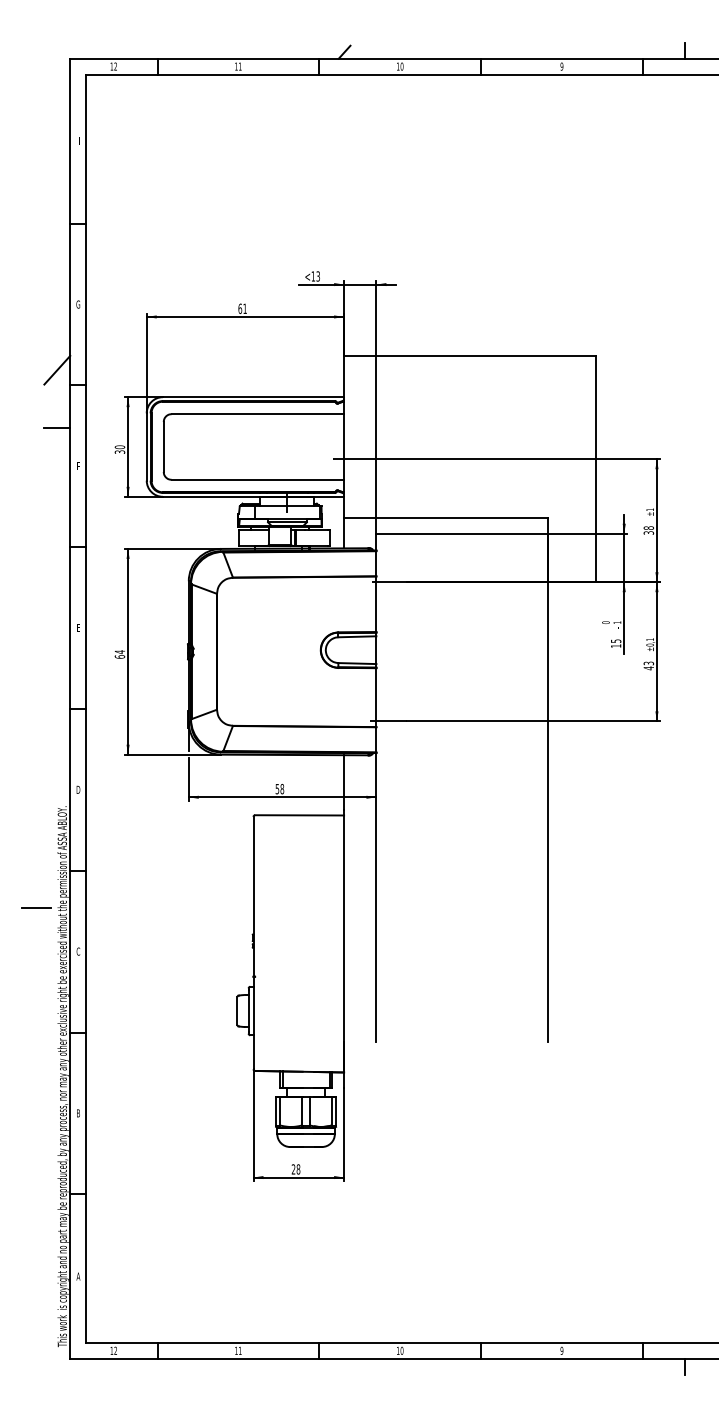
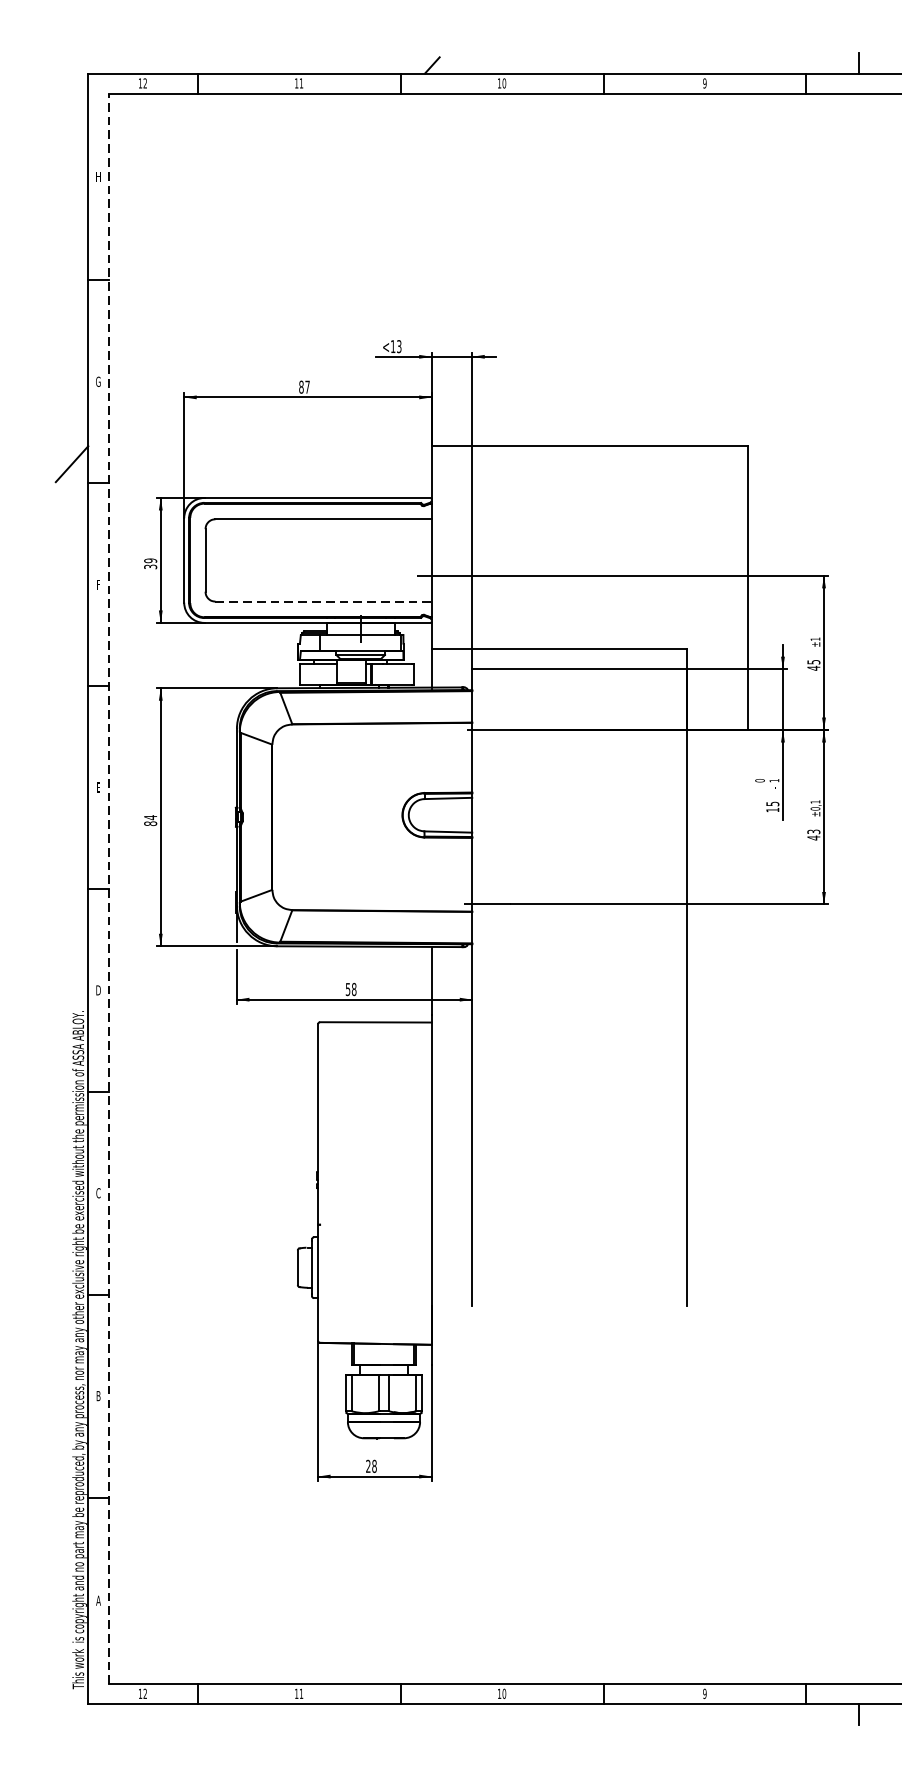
text: (242, 308) -> (304, 386), 61 -> 87
line: (57, 427) -> (72, 535), removed
text: (120, 447) -> (151, 561), 30 -> 39
line: (258, 479) -> (324, 601), solid -> dashed
text: (648, 530) -> (813, 665), 38 -> 45
text: (119, 656) -> (150, 823), 64 -> 84
line: (86, 708) -> (108, 888), solid -> dashed
line: (35, 907) -> (44, 1137), removed

